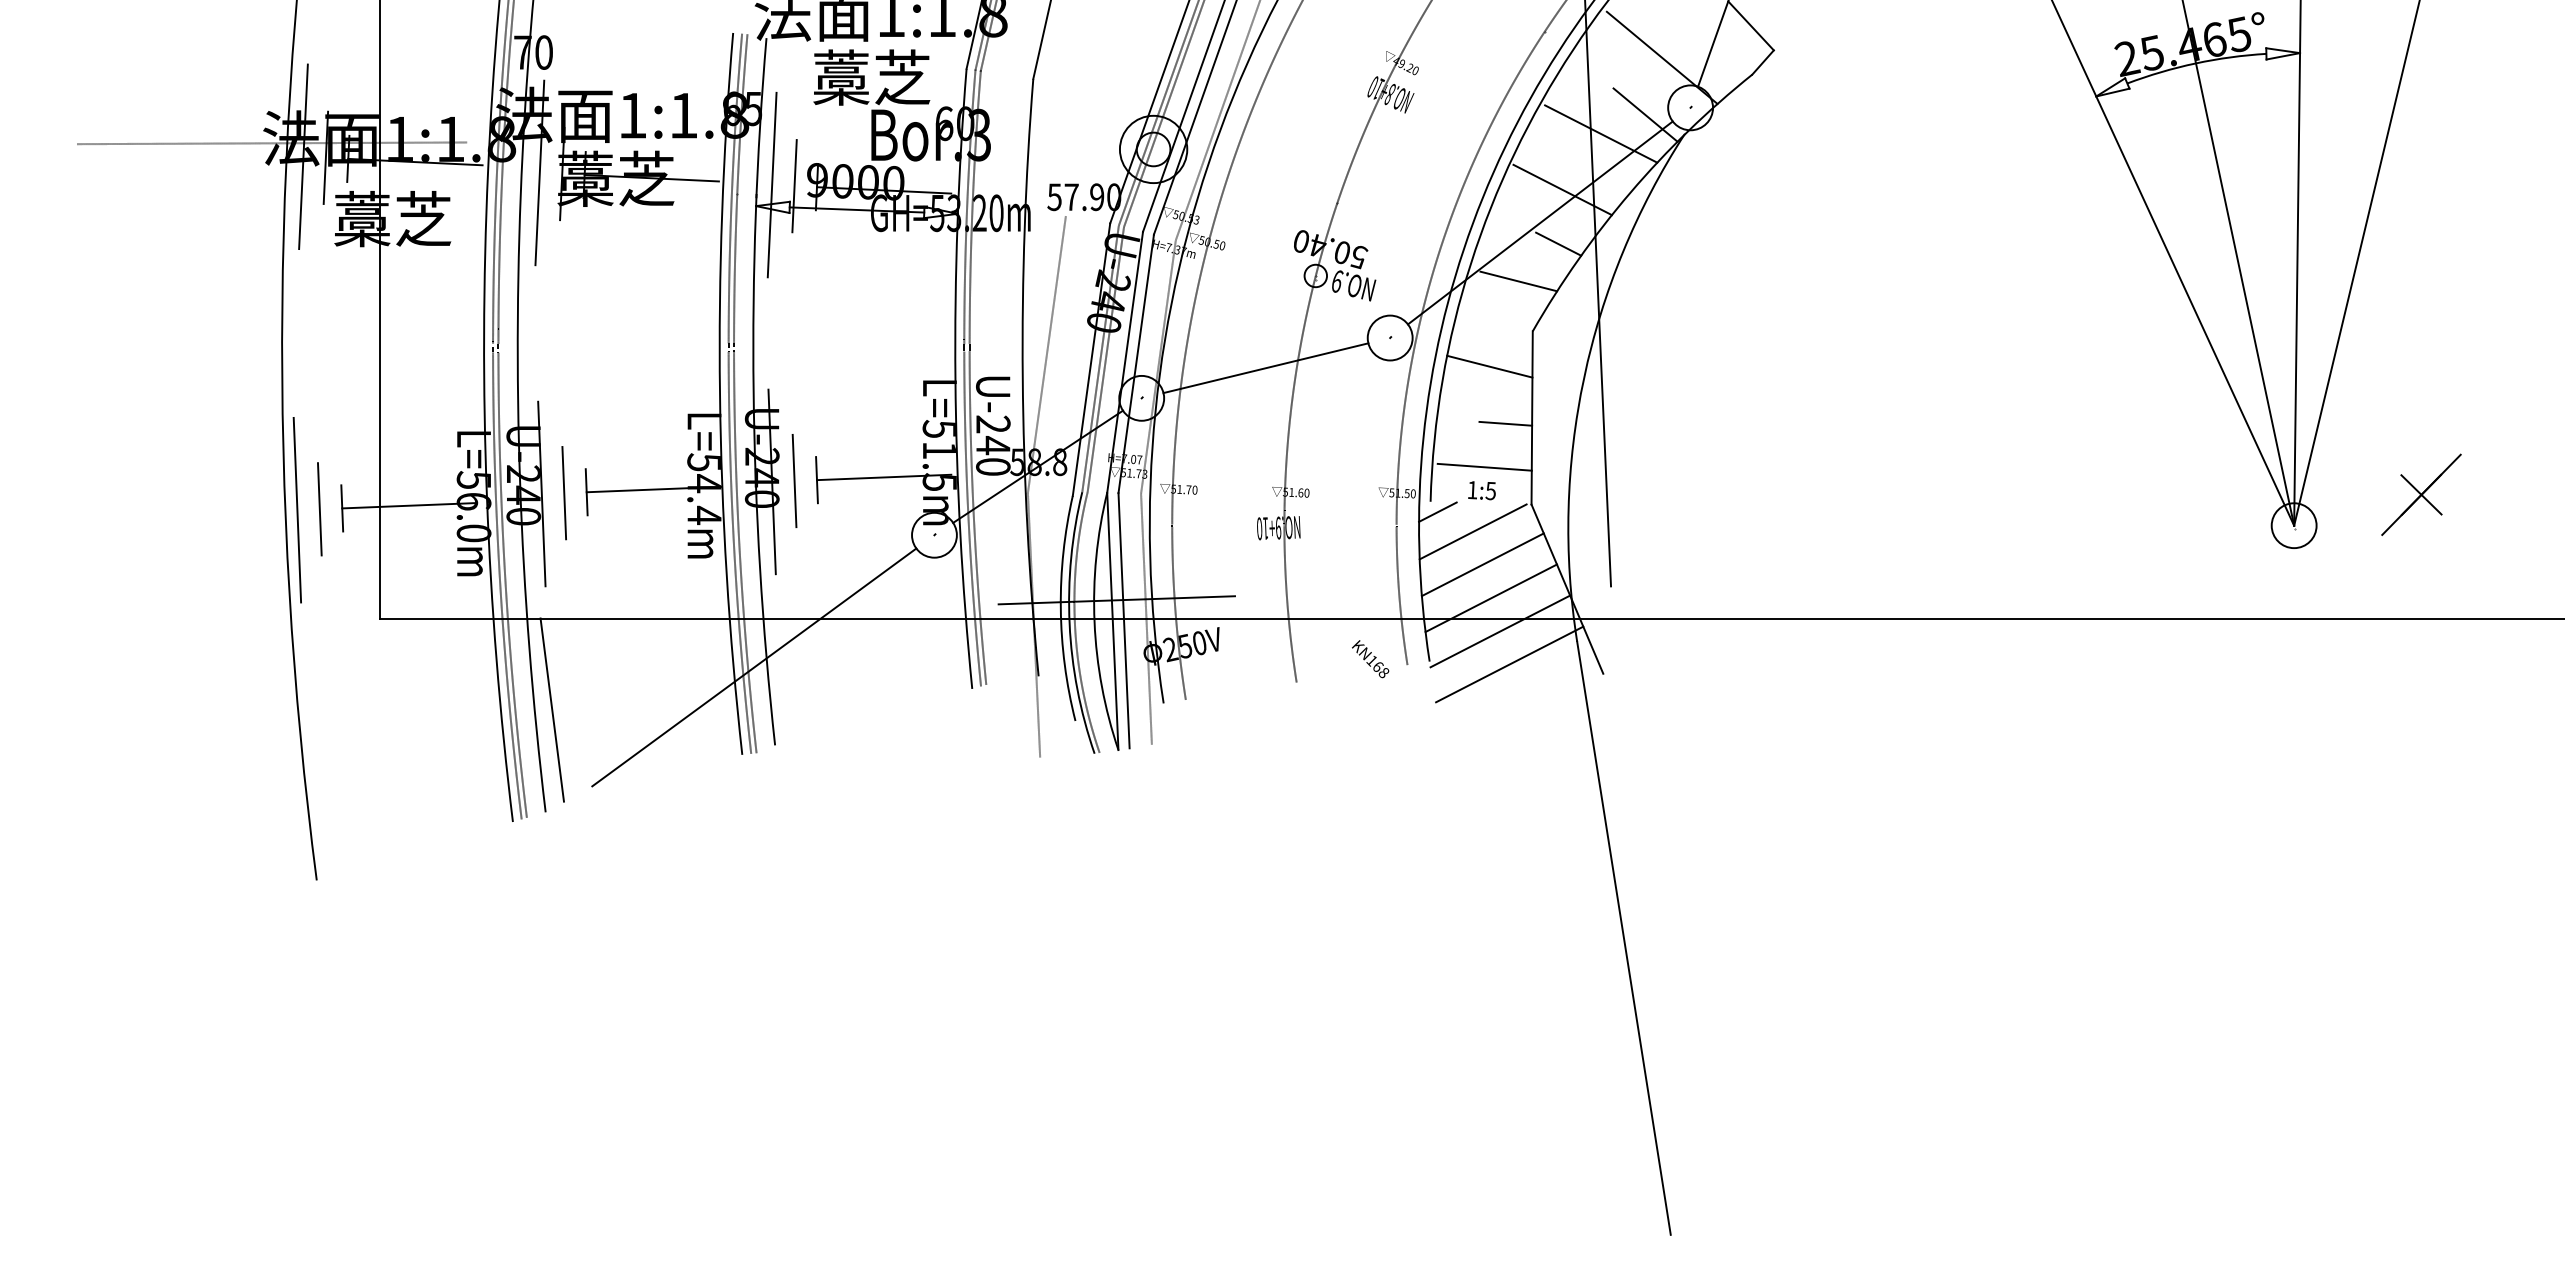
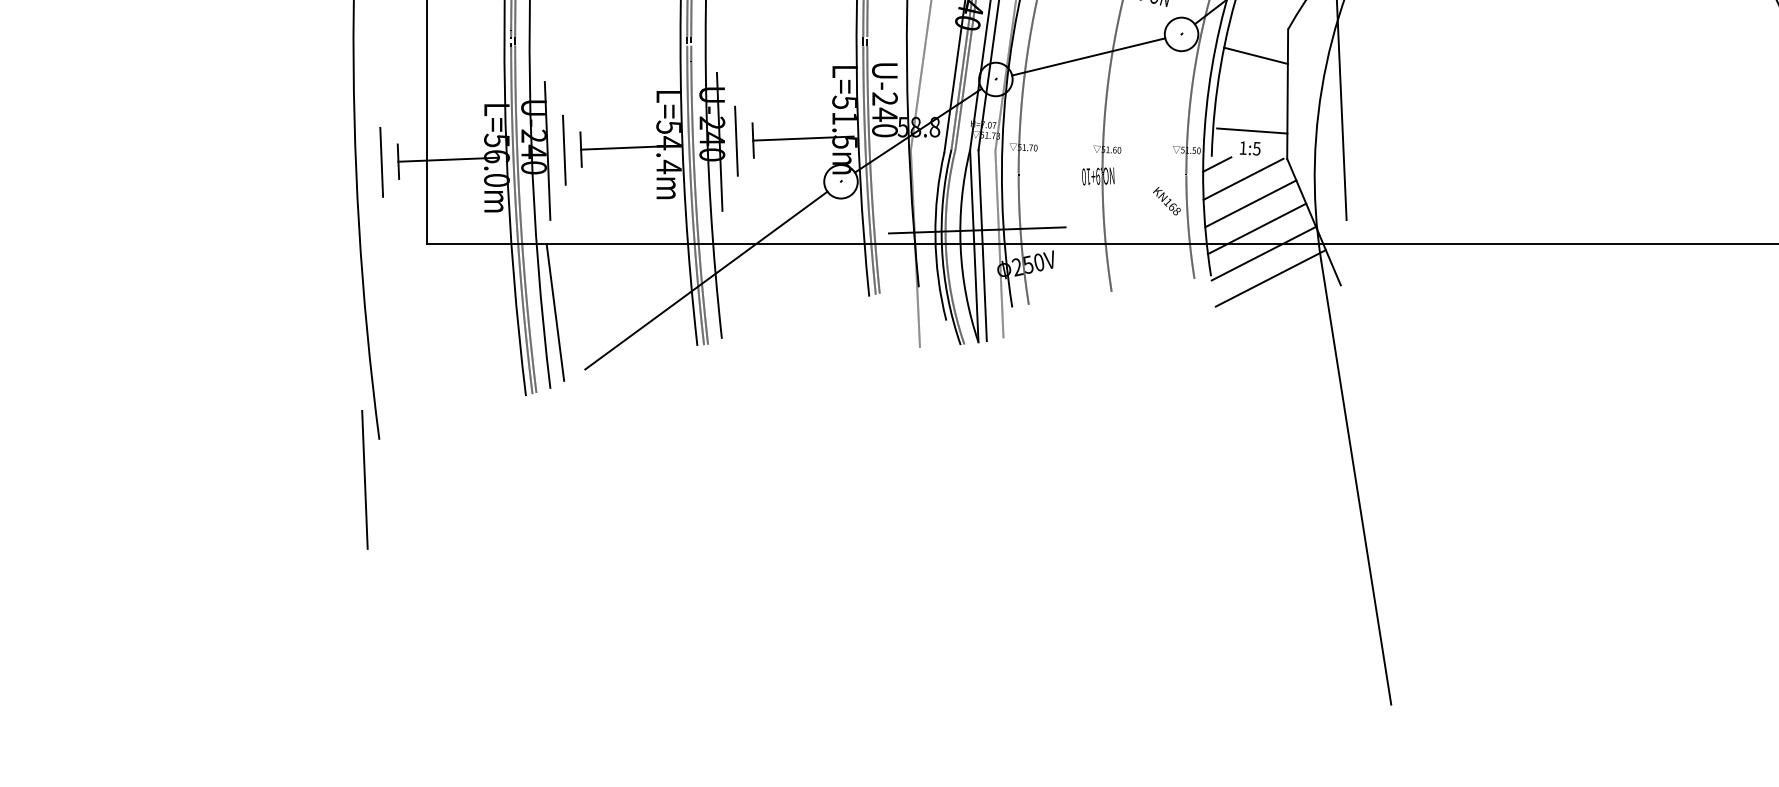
line: (1505, 423) -> (1267, 98), removed
line: (296, 510) -> (364, 480), moved
text: (1370, 659) -> (1166, 201), moved

